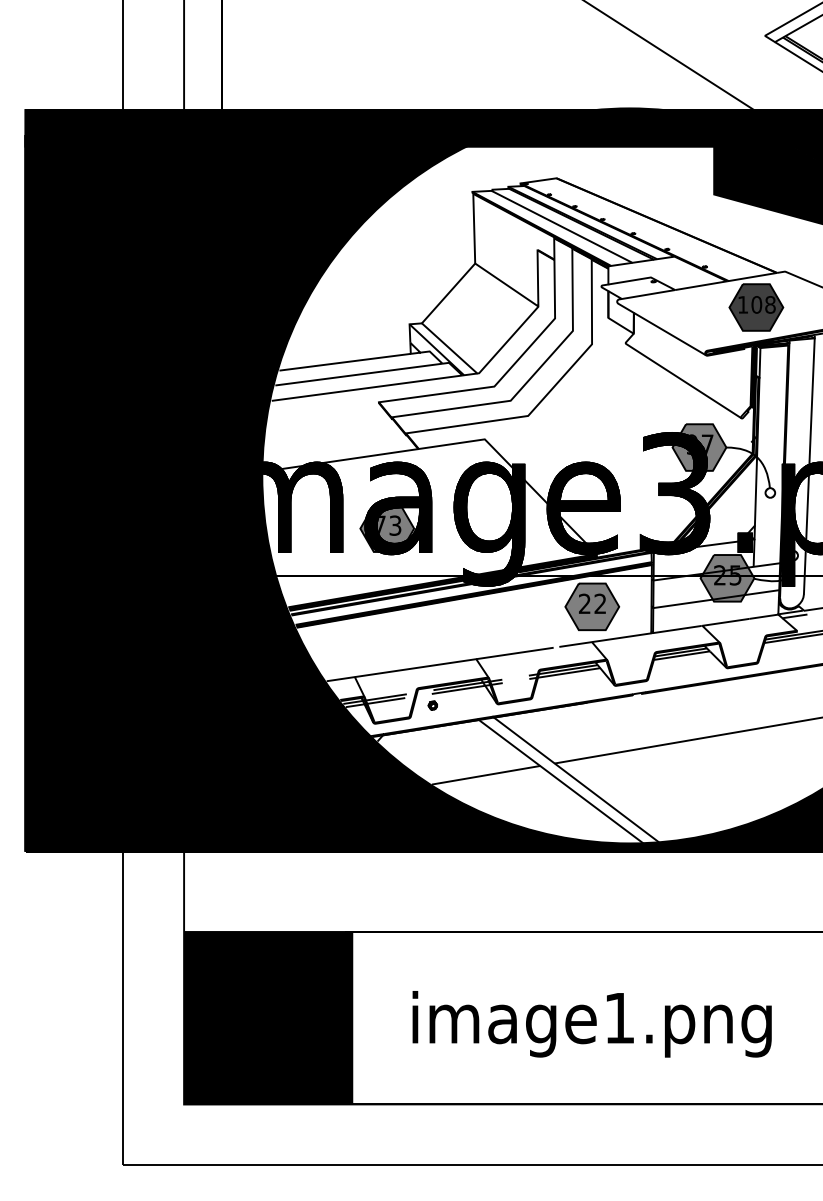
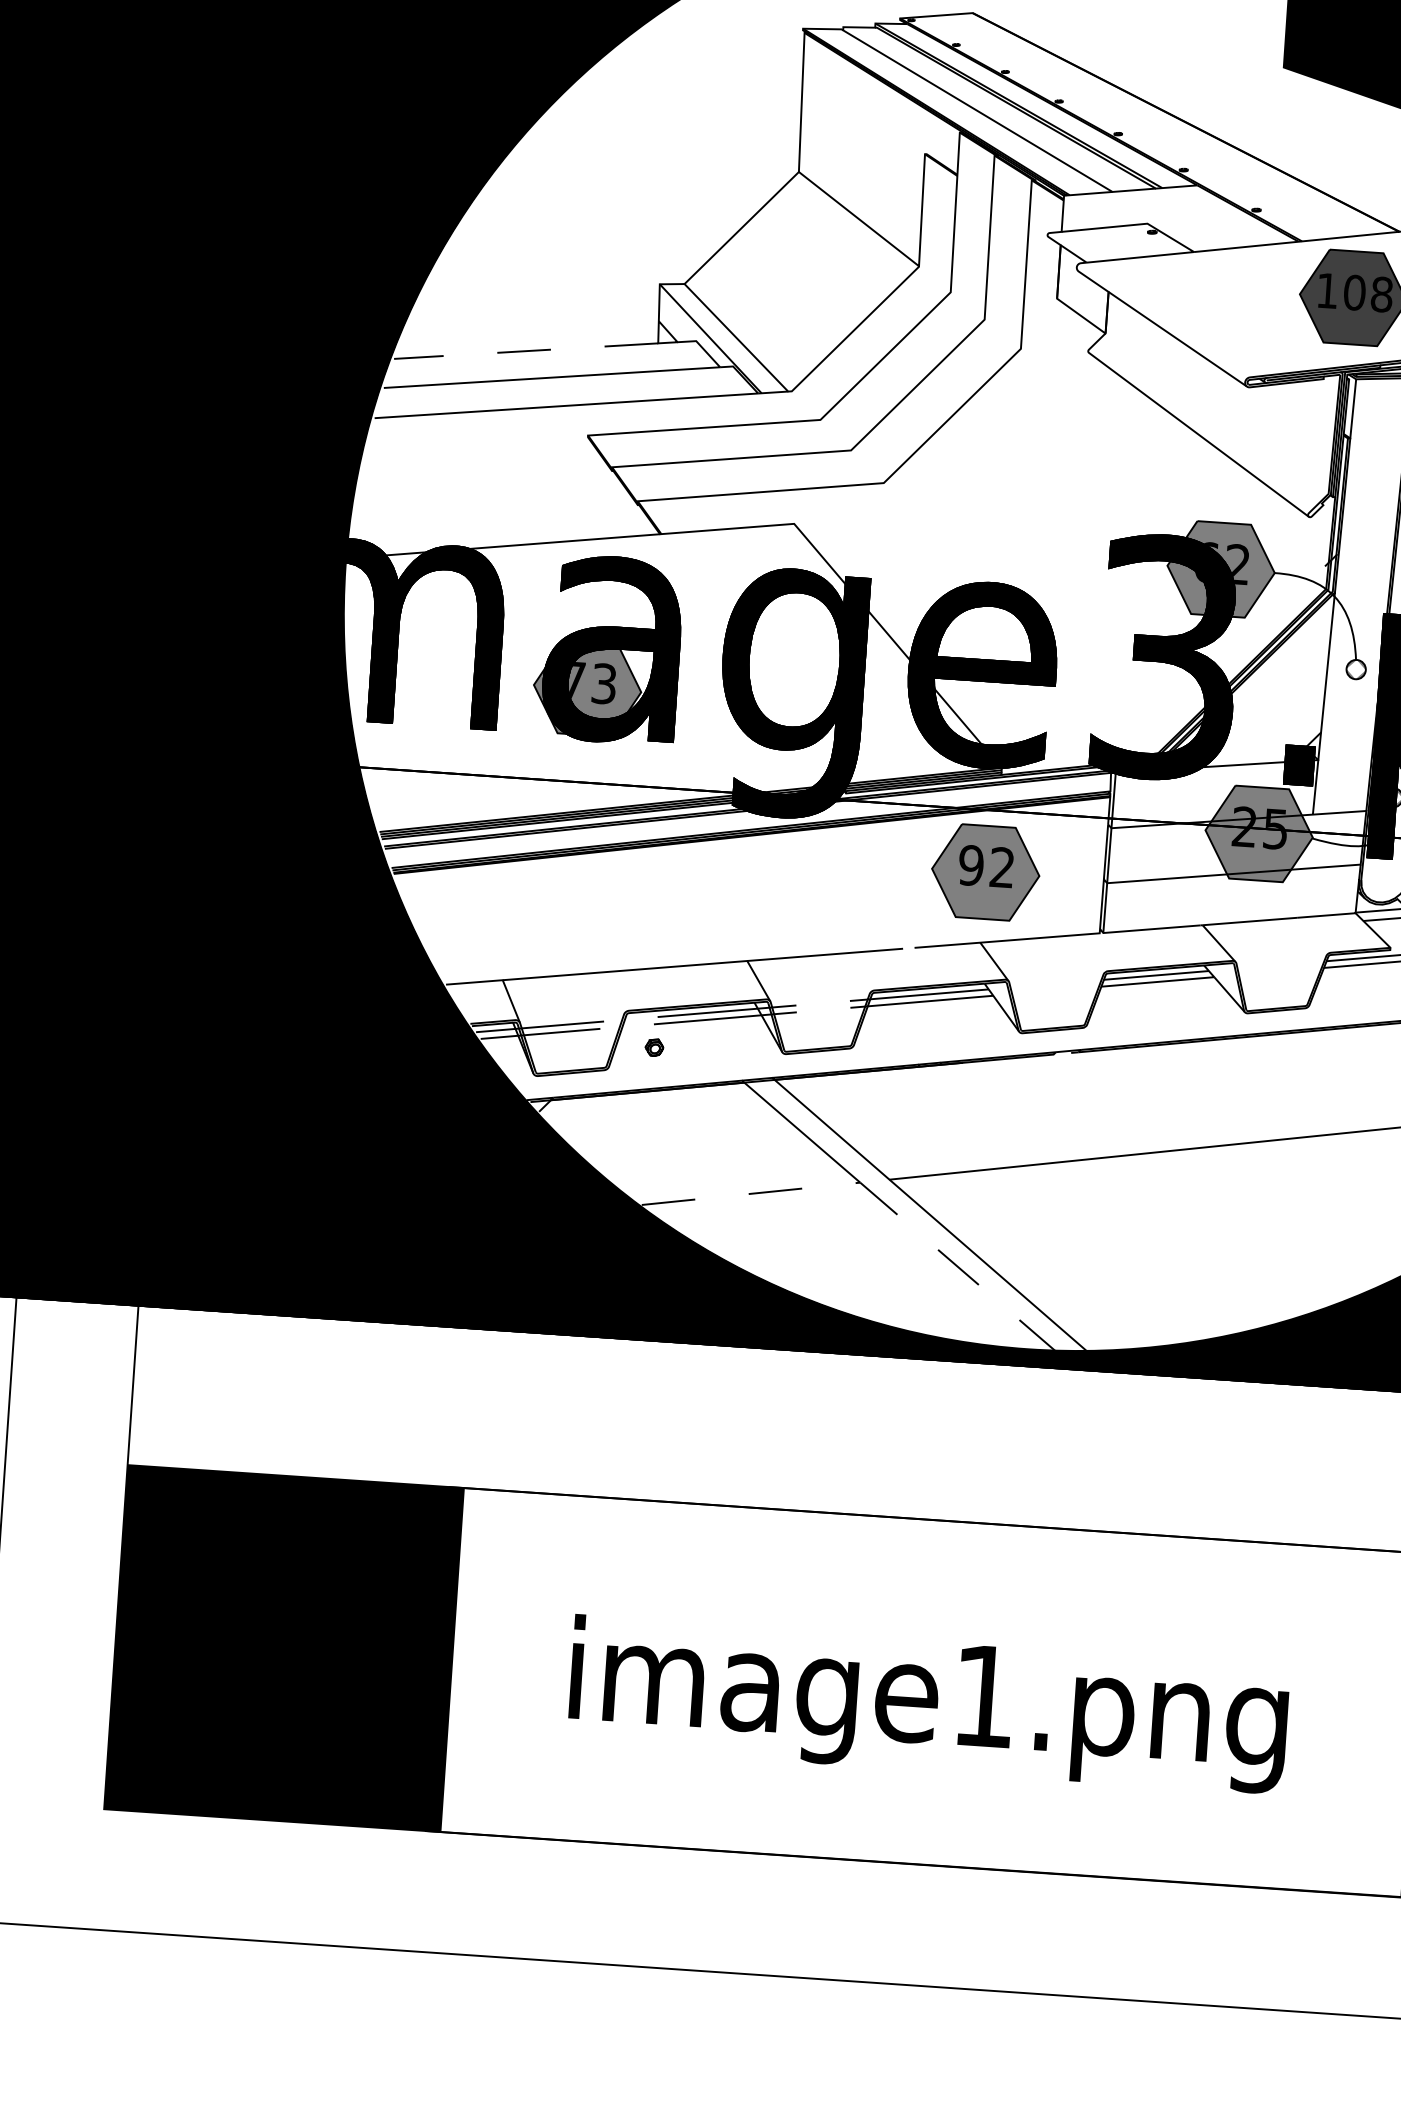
line: (344, 362) -> (524, 351), solid -> dashed
text: (700, 444) -> (1223, 563), 97 -> 62
text: (584, 604) -> (970, 866), 22 -> 92
line: (548, 771) -> (876, 1194), solid -> dashed

